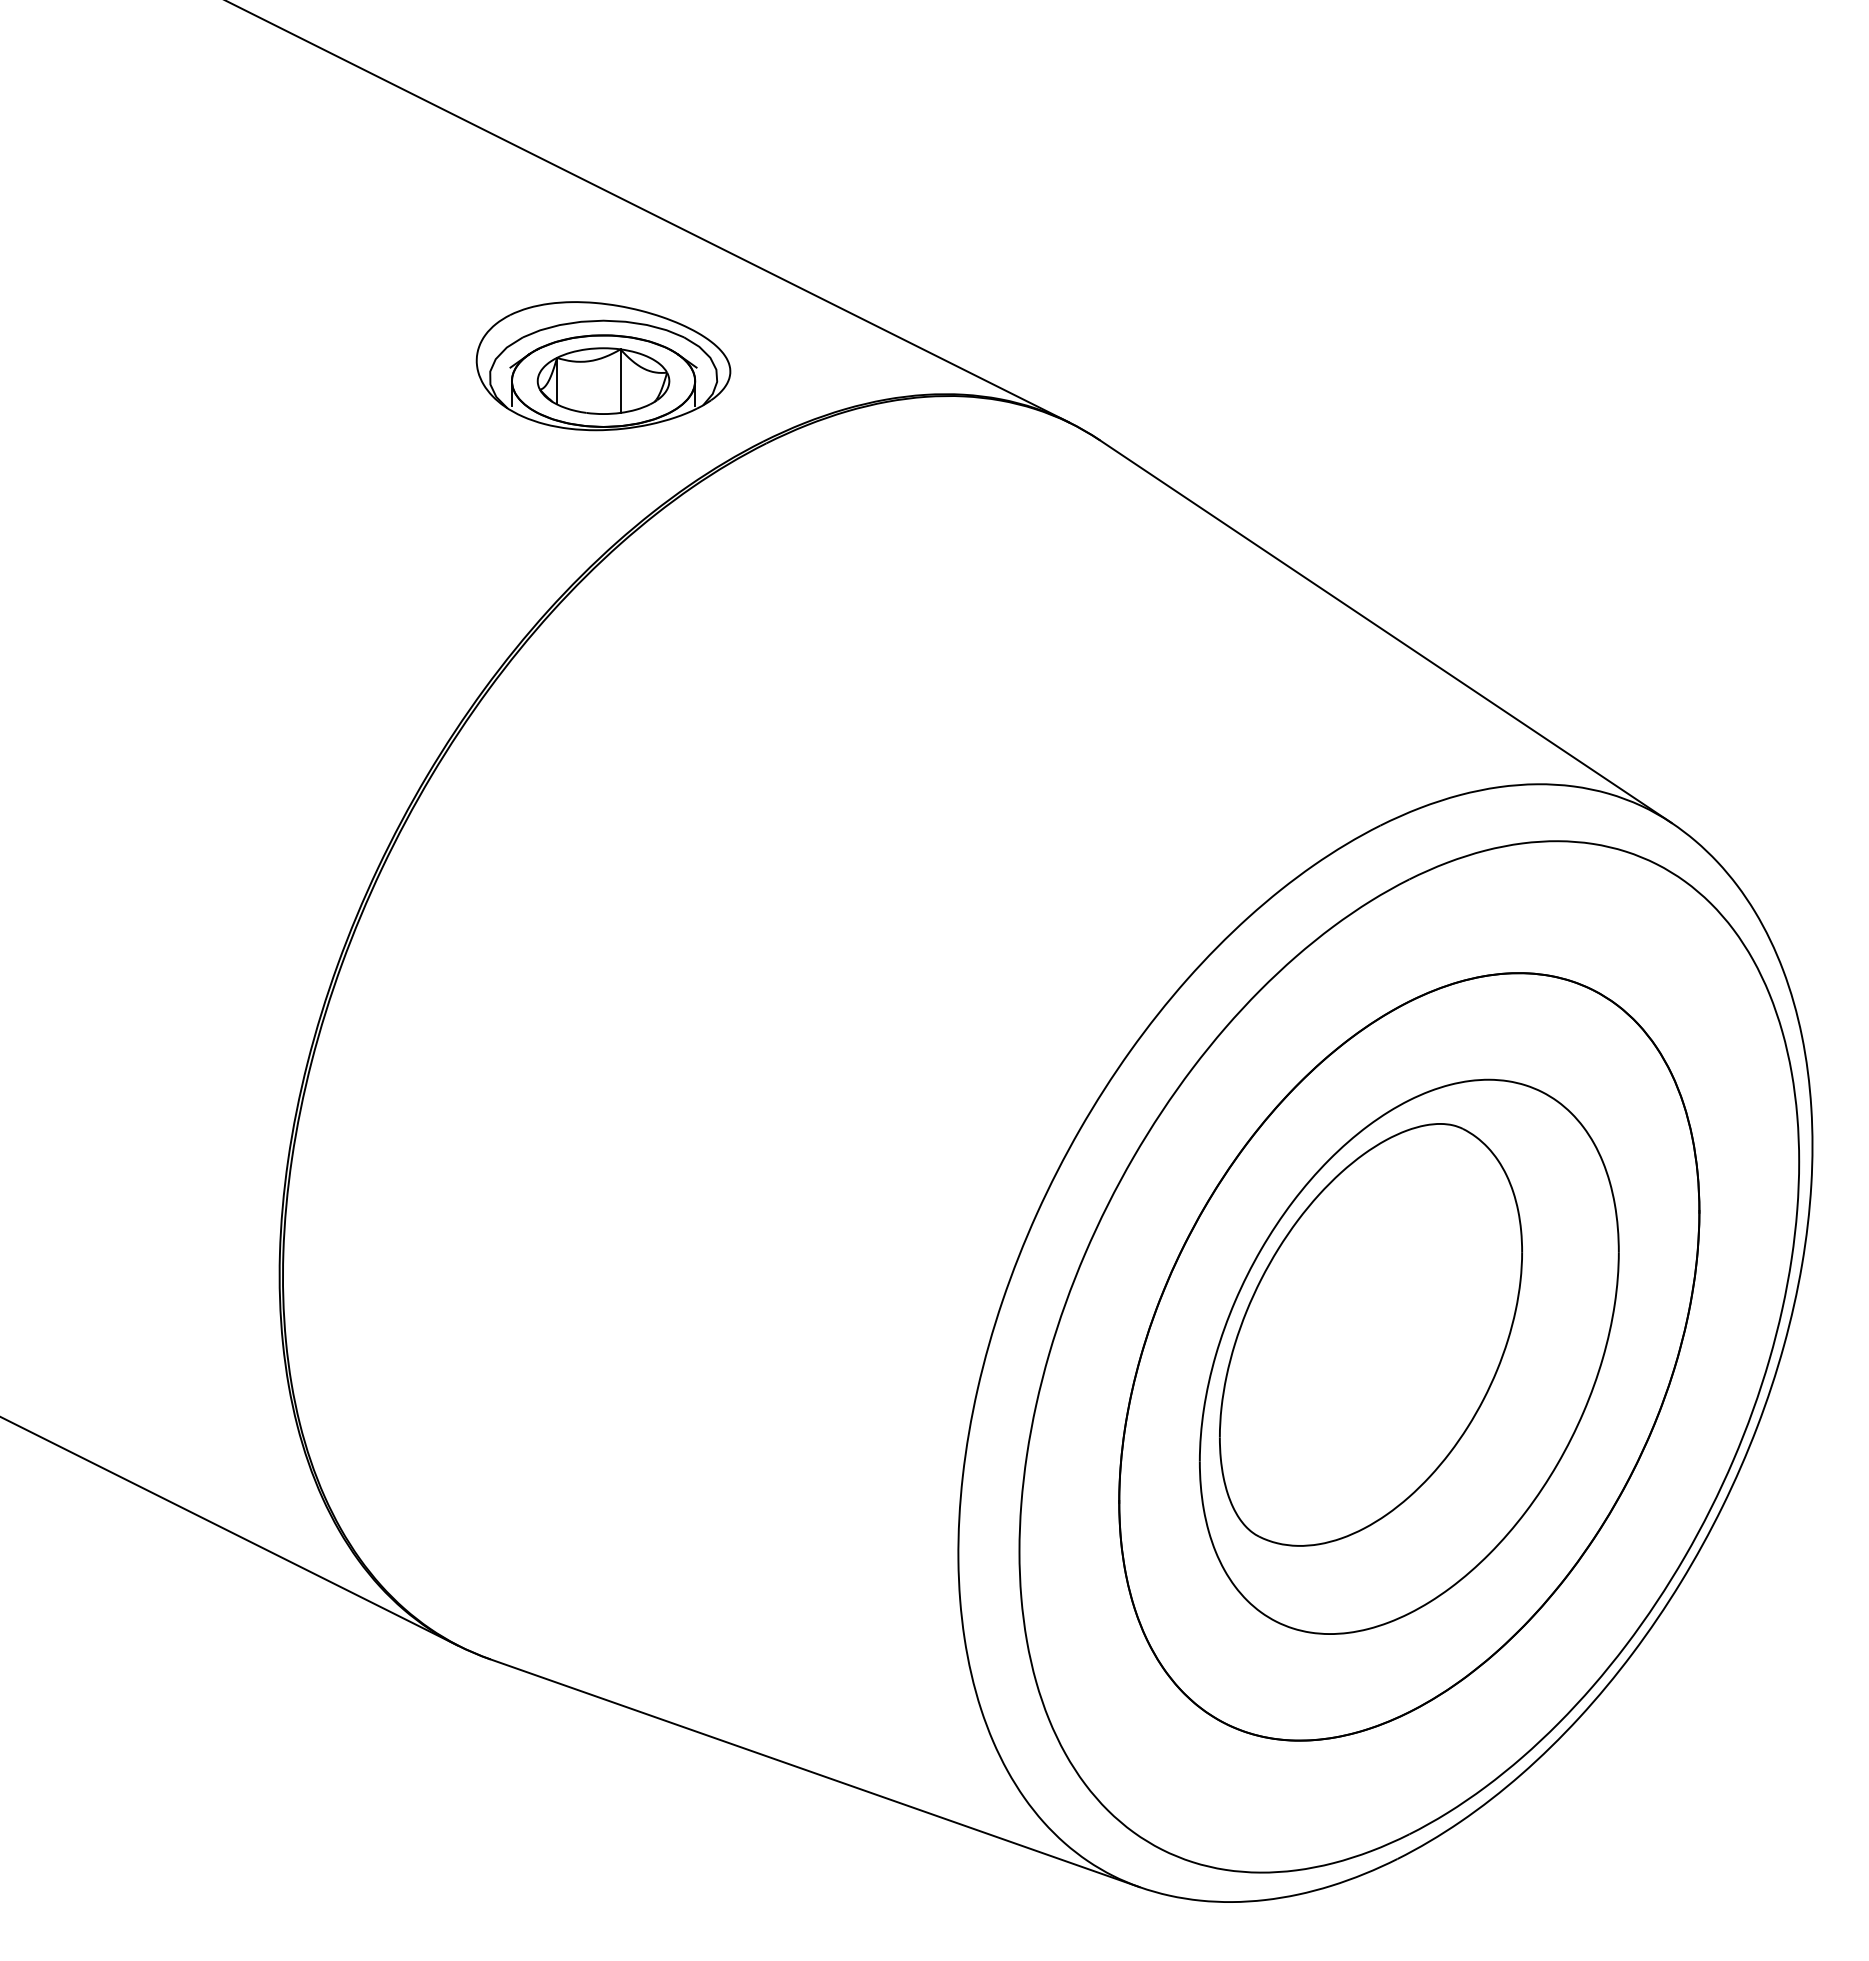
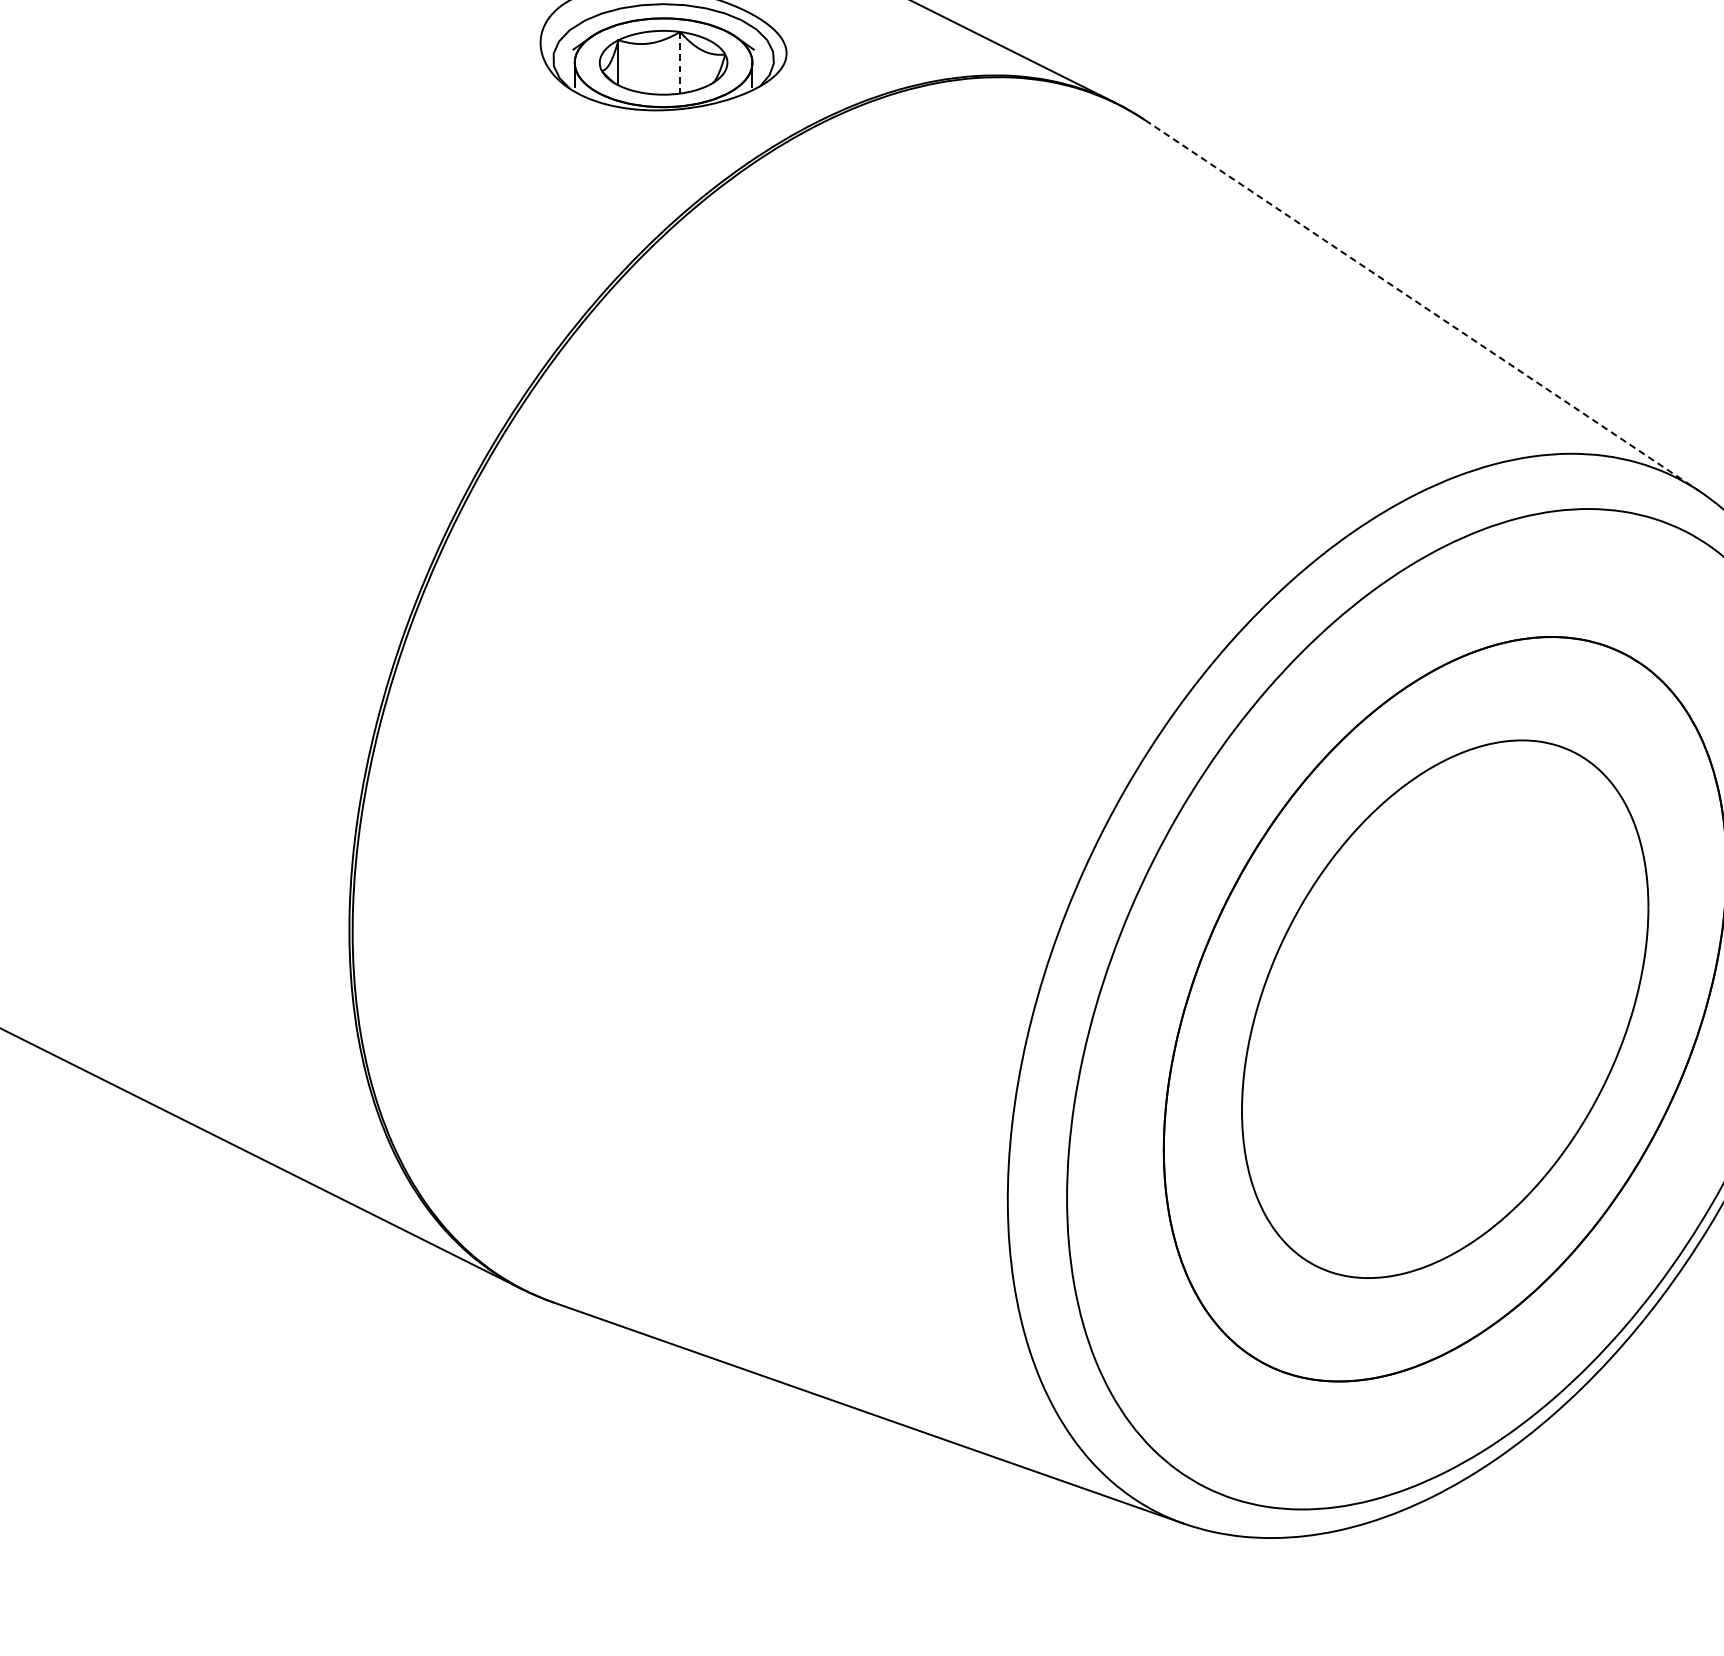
line: (620, 381) -> (680, 63), solid -> dashed
line: (1385, 631) -> (1422, 305), solid -> dashed
part: (1370, 1334) -> (1407, 987), removed

